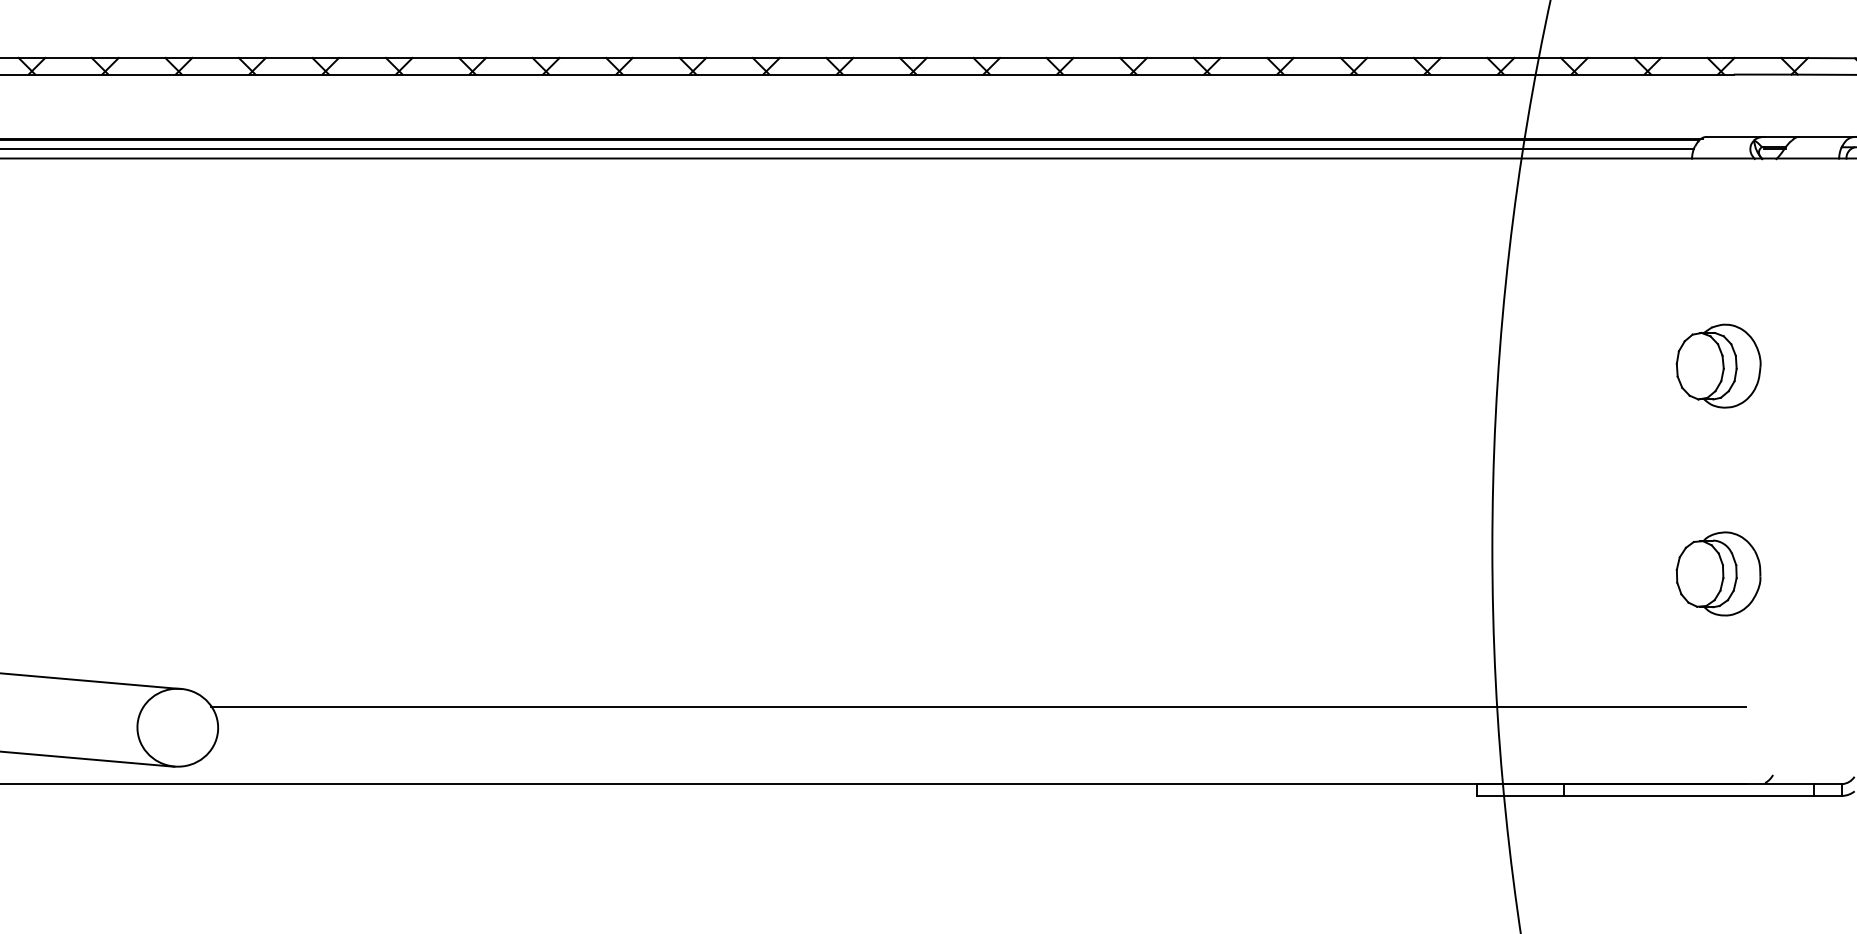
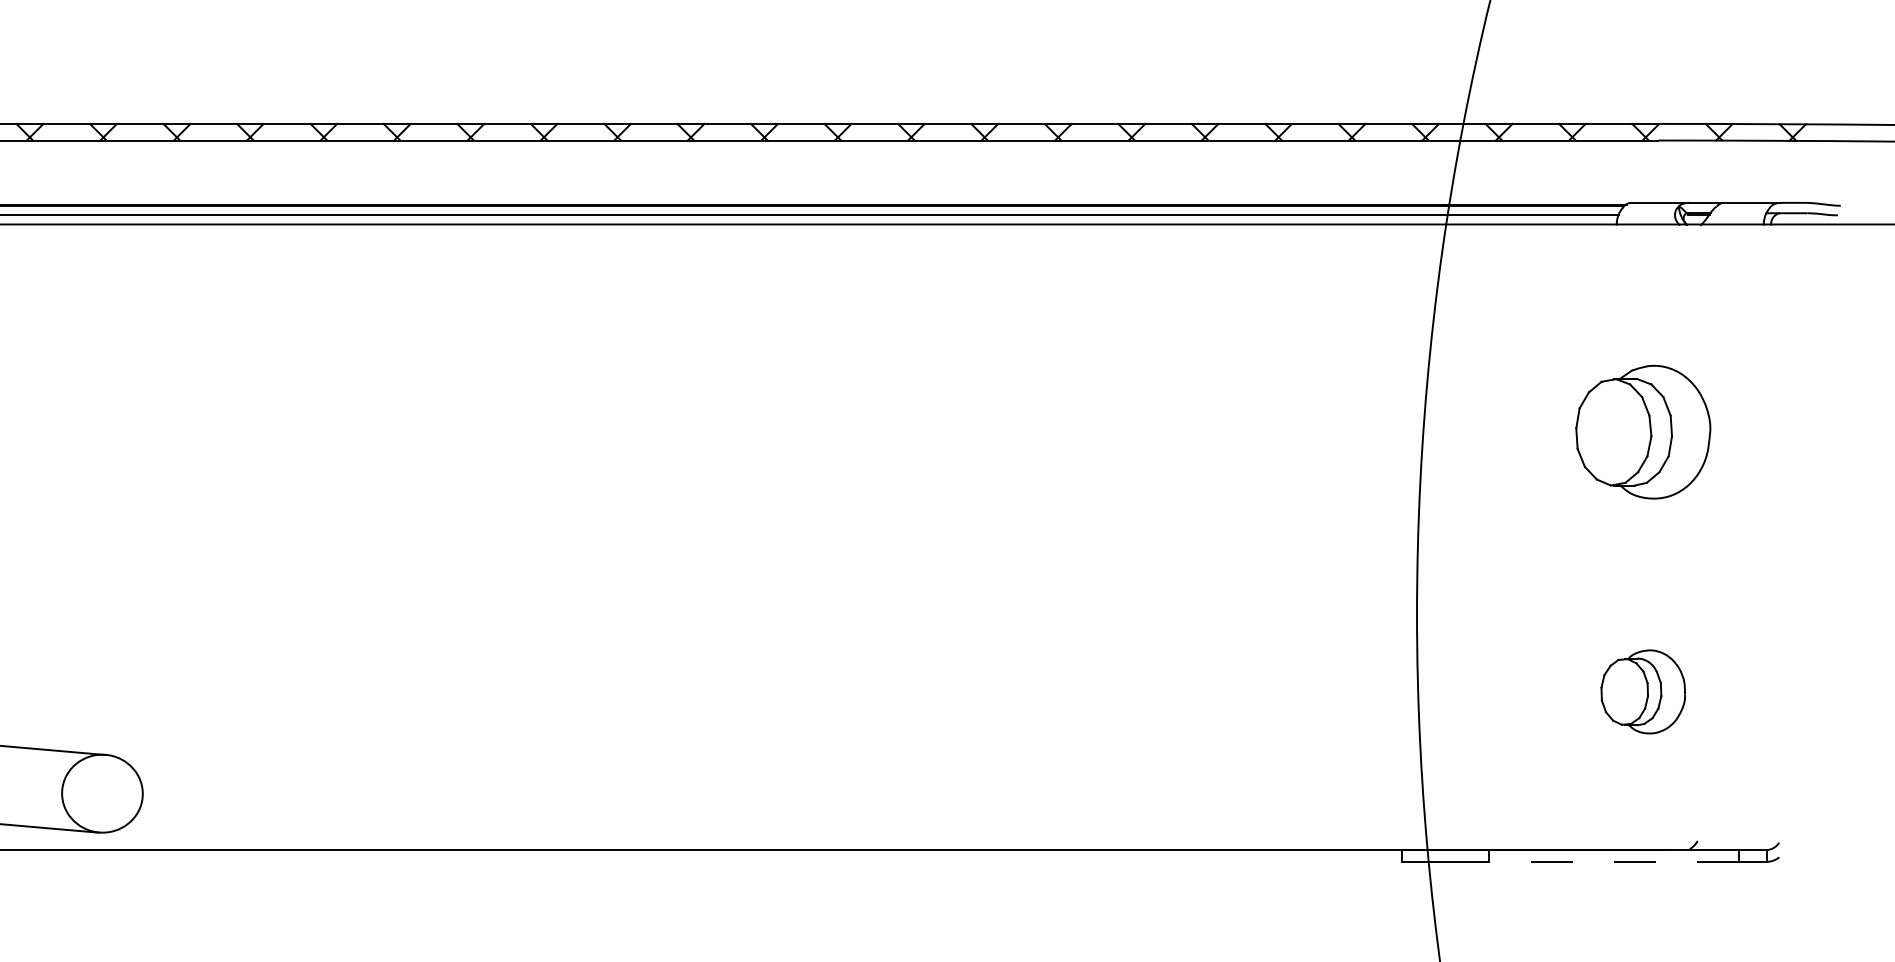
part: (1718, 365) -> (1643, 431), size x1.6
part: (1717, 573) -> (1642, 691), moved
line: (978, 706) -> (903, 772), removed
line: (1688, 795) -> (1613, 861), solid -> dashed

